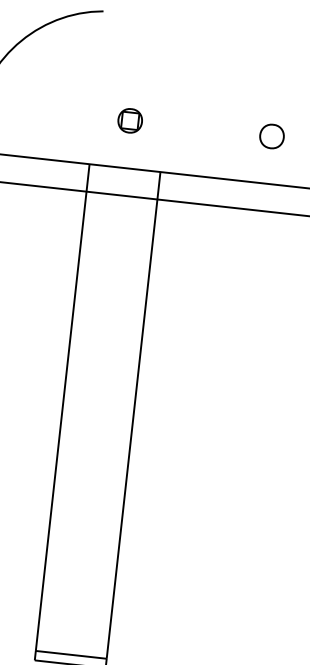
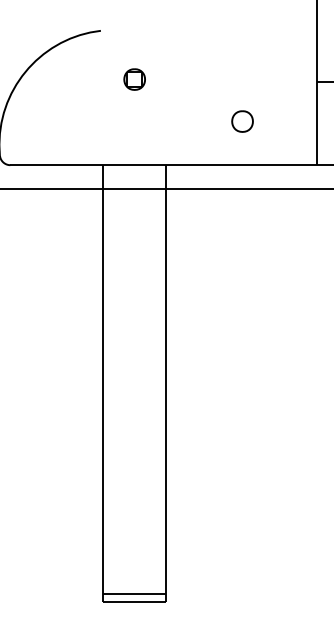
part: (130, 120) -> (134, 79), moved
part: (271, 136) -> (242, 121), moved

